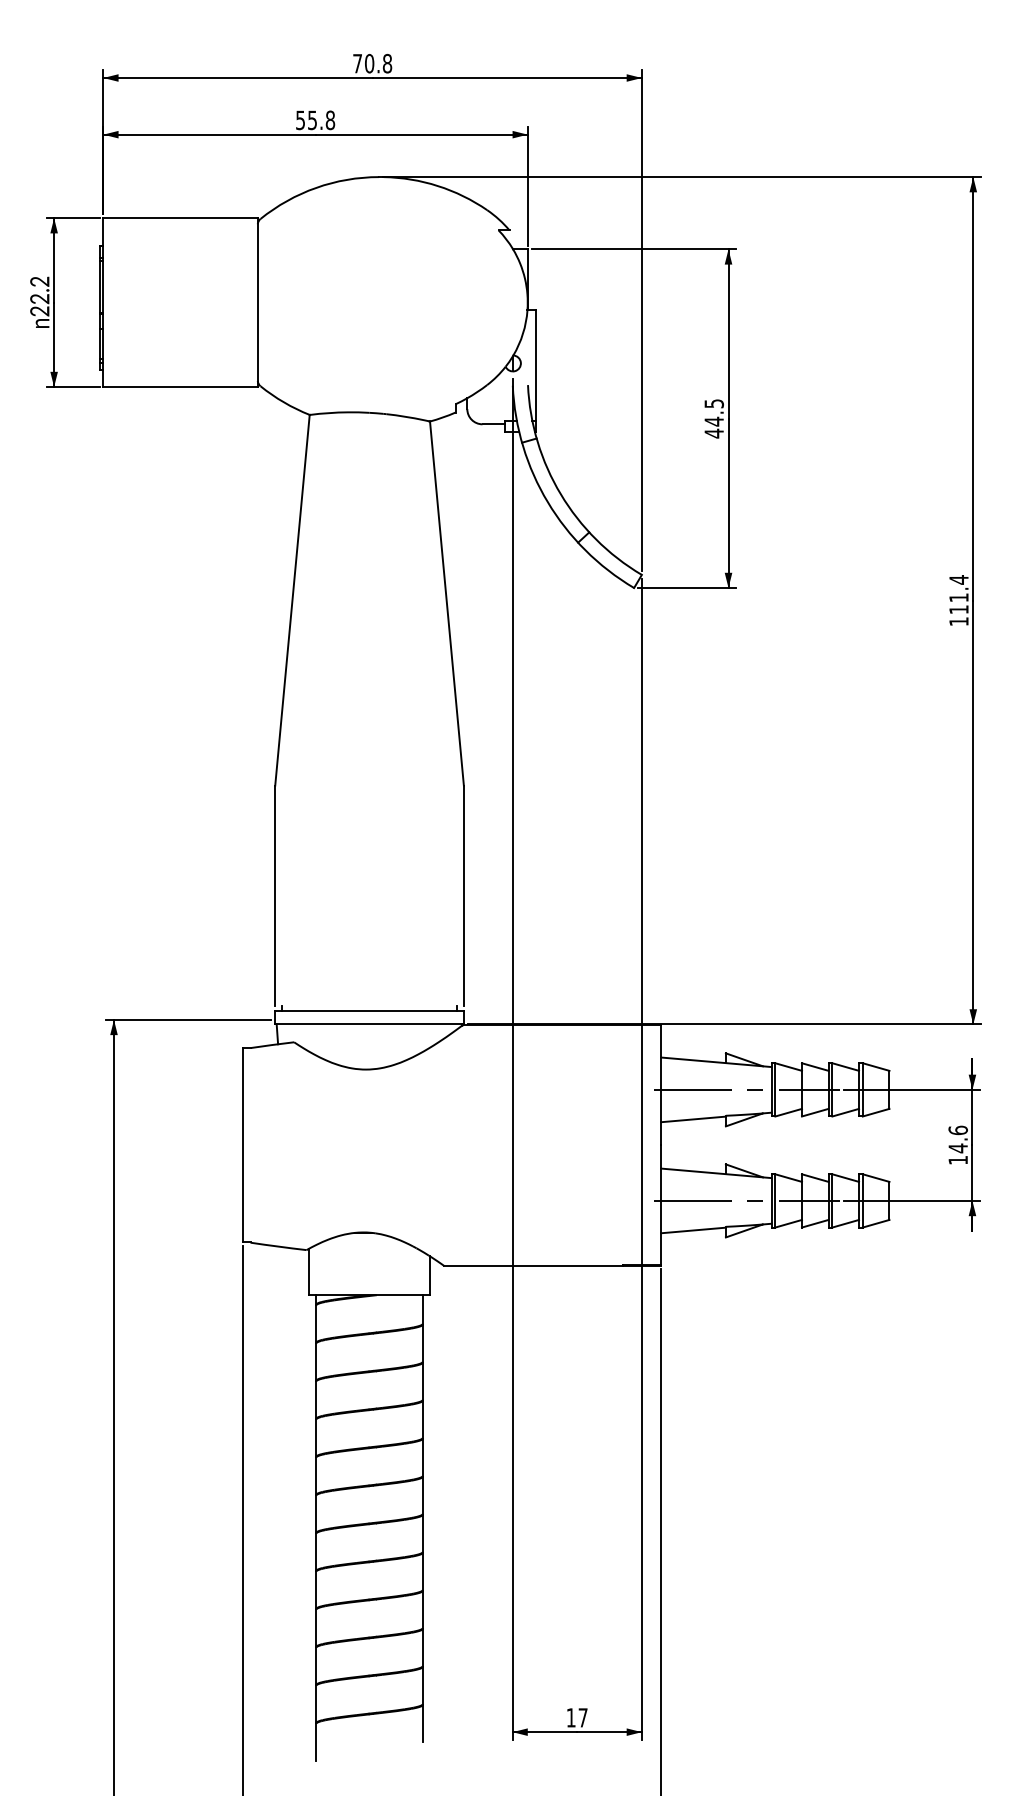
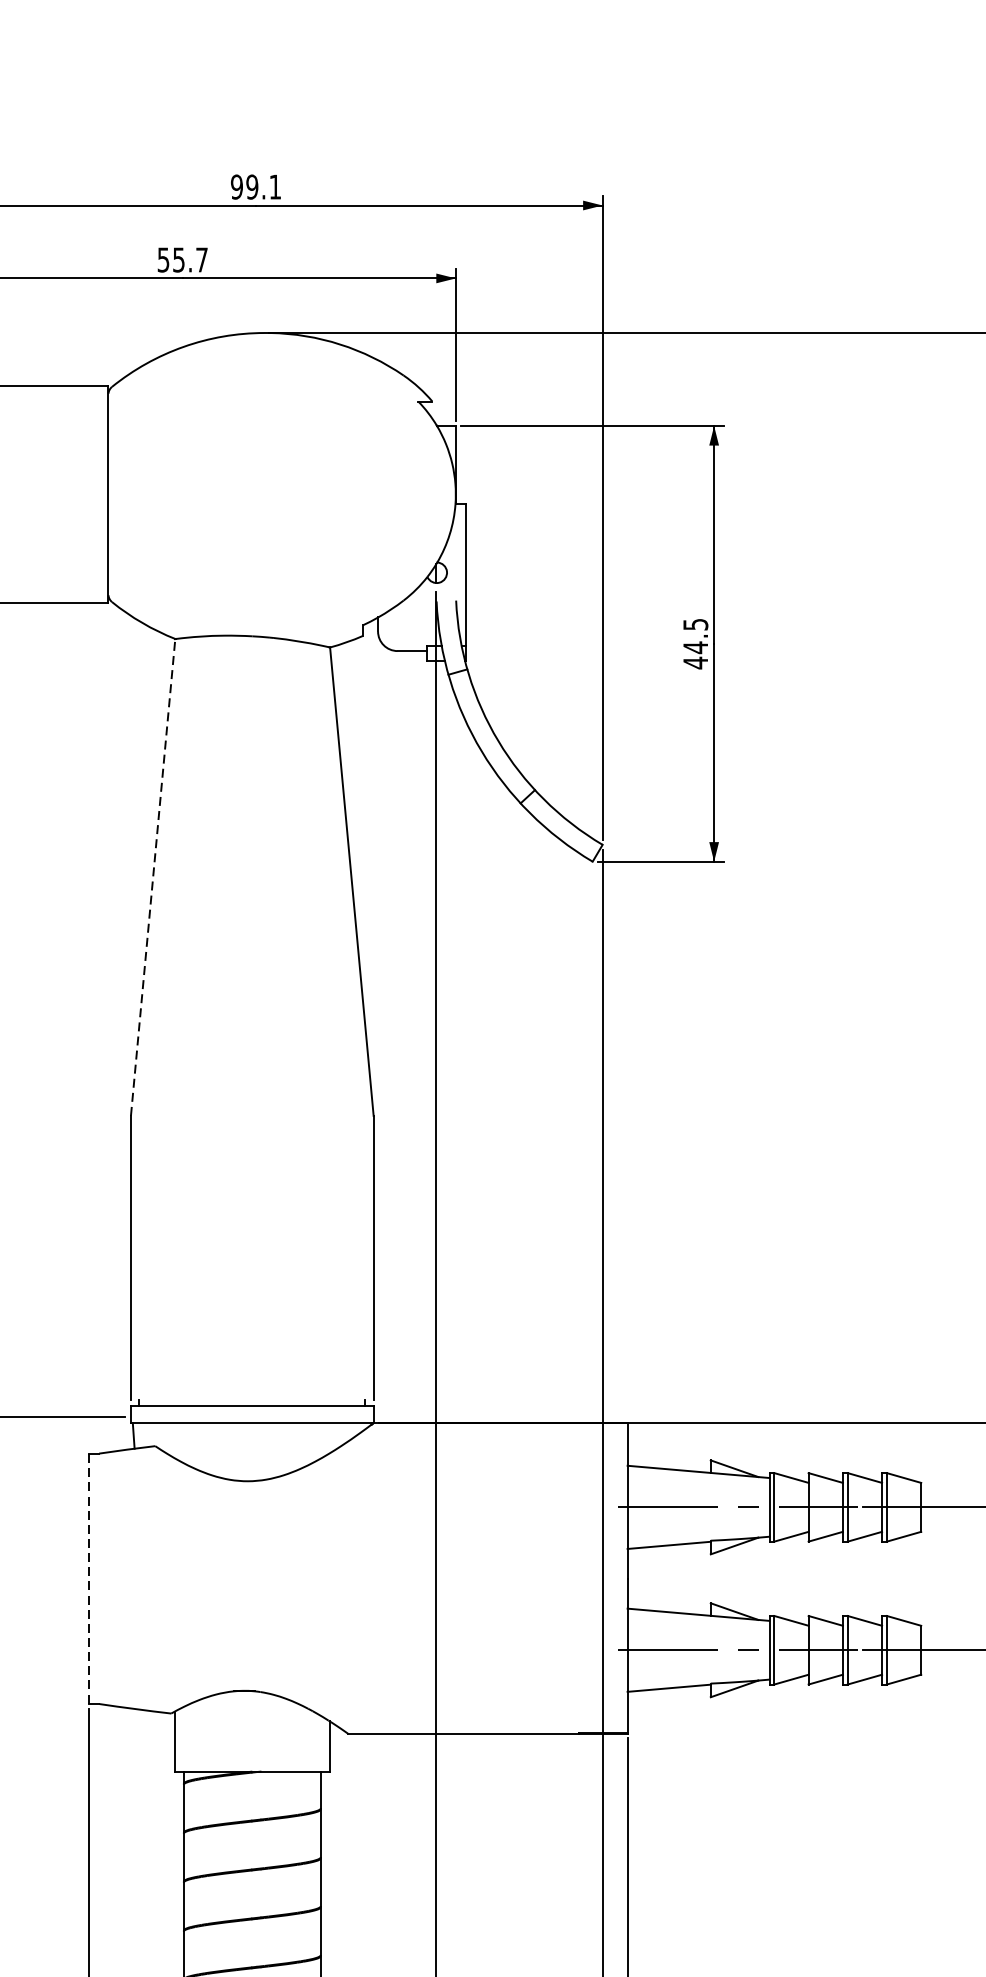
text: (372, 63) -> (256, 186), 70.8 -> 99.1
text: (330, 120) -> (202, 260), 55.8 -> 55.7
line: (292, 599) -> (153, 876), solid -> dashed
line: (242, 1145) -> (88, 1578), solid -> dashed

